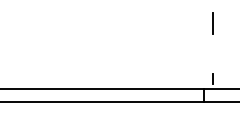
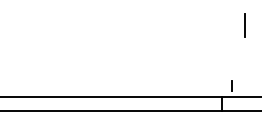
line: (212, 23) -> (244, 25), moved

